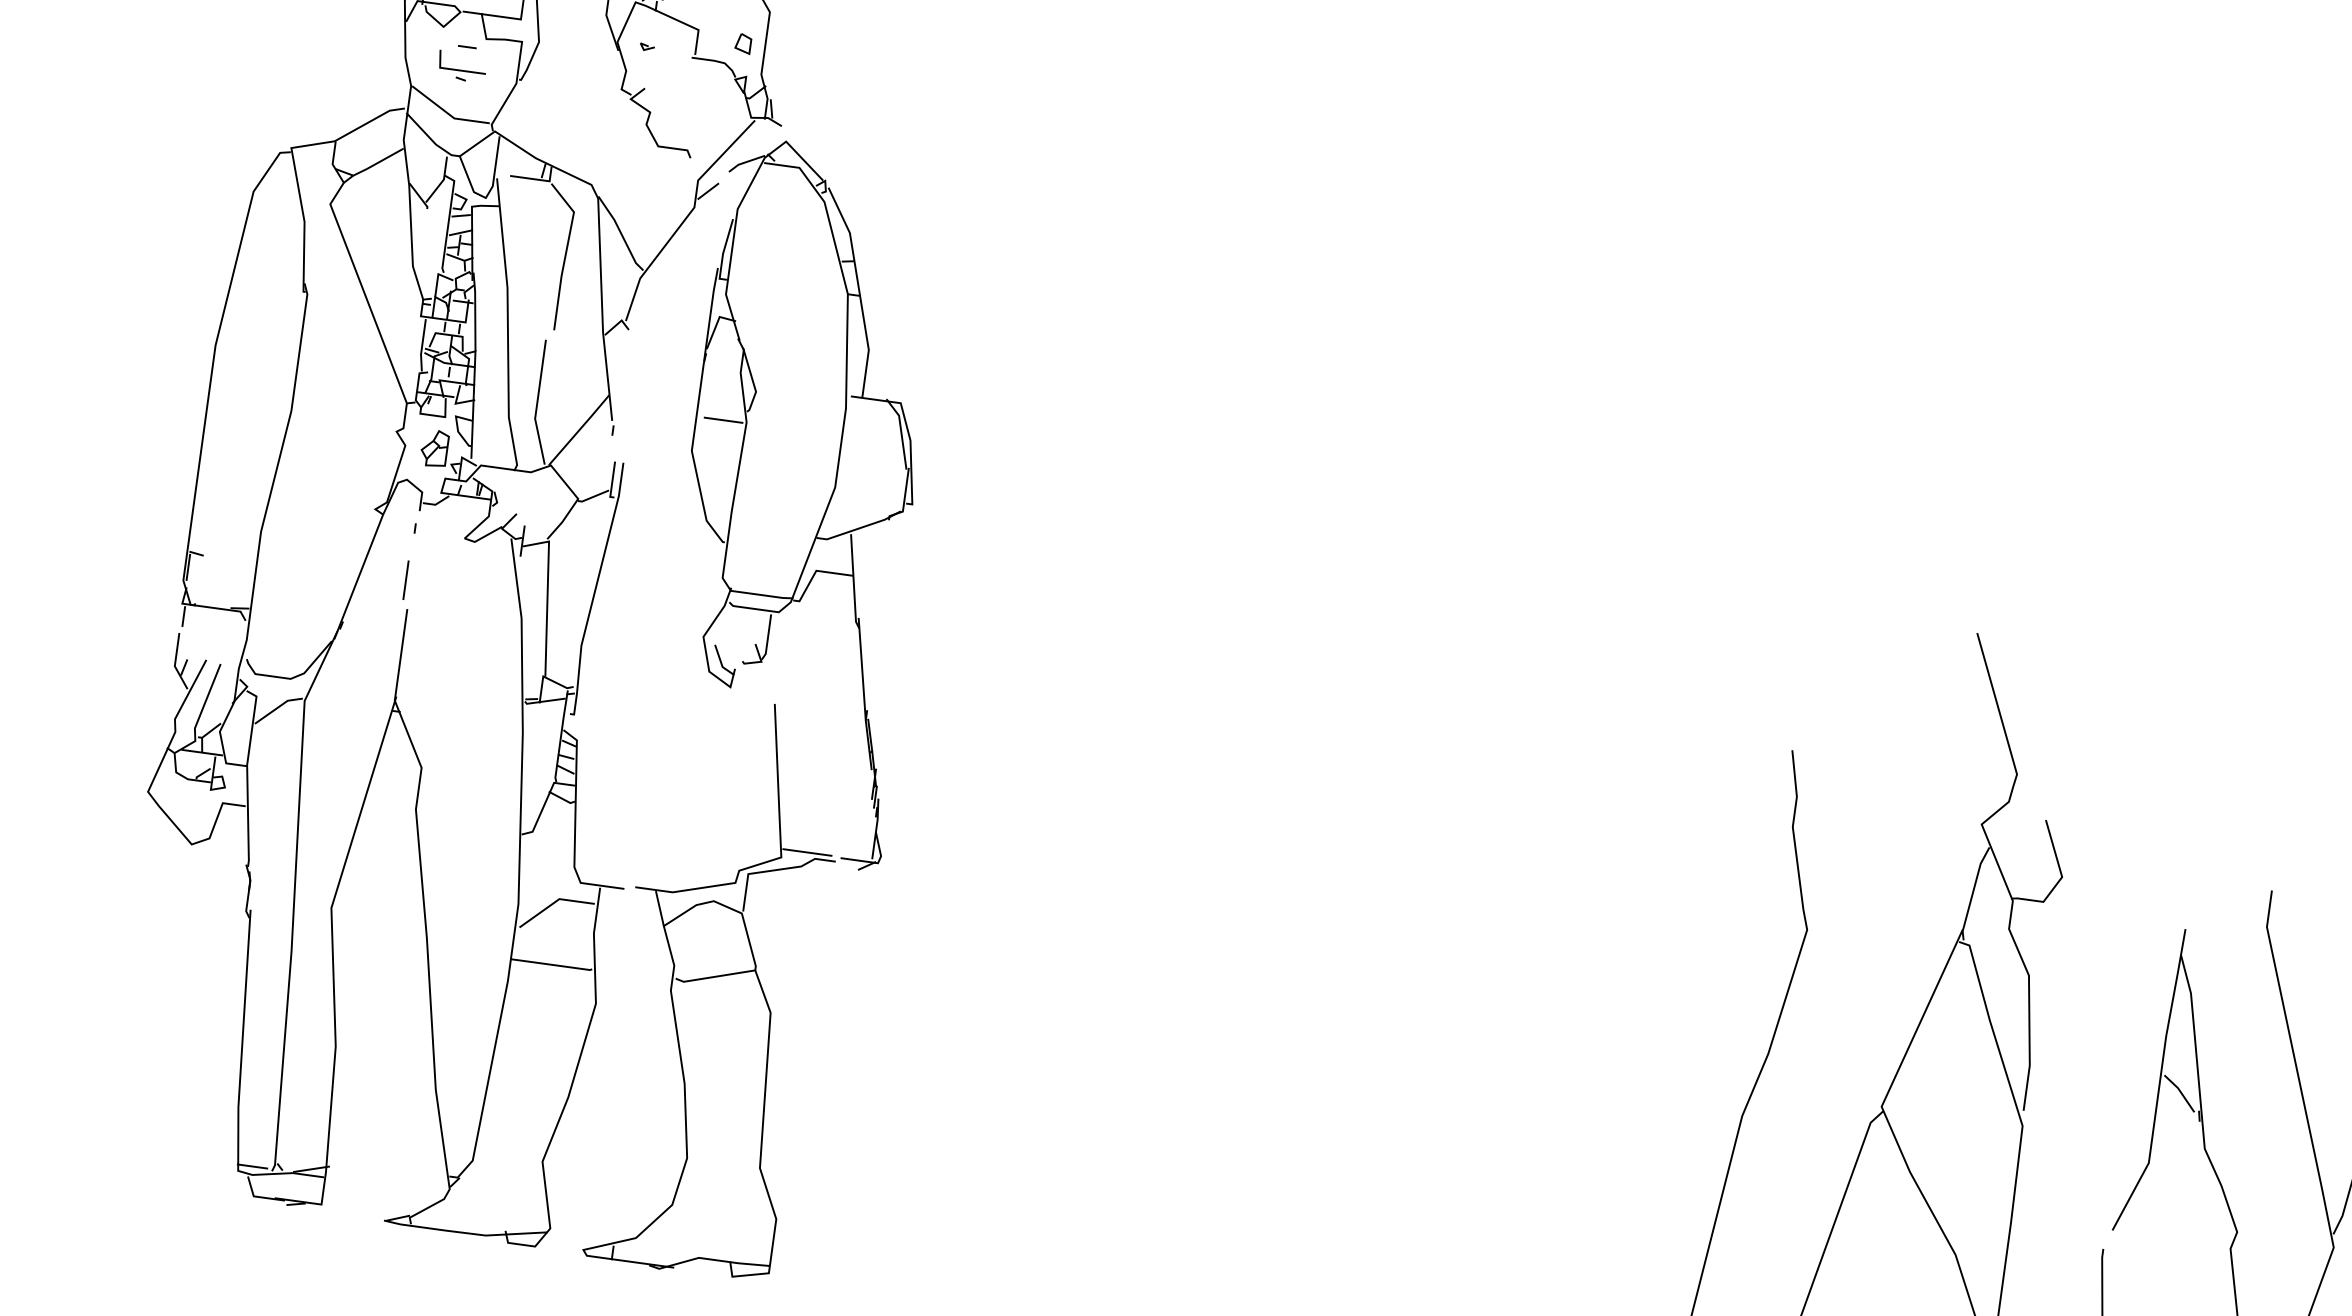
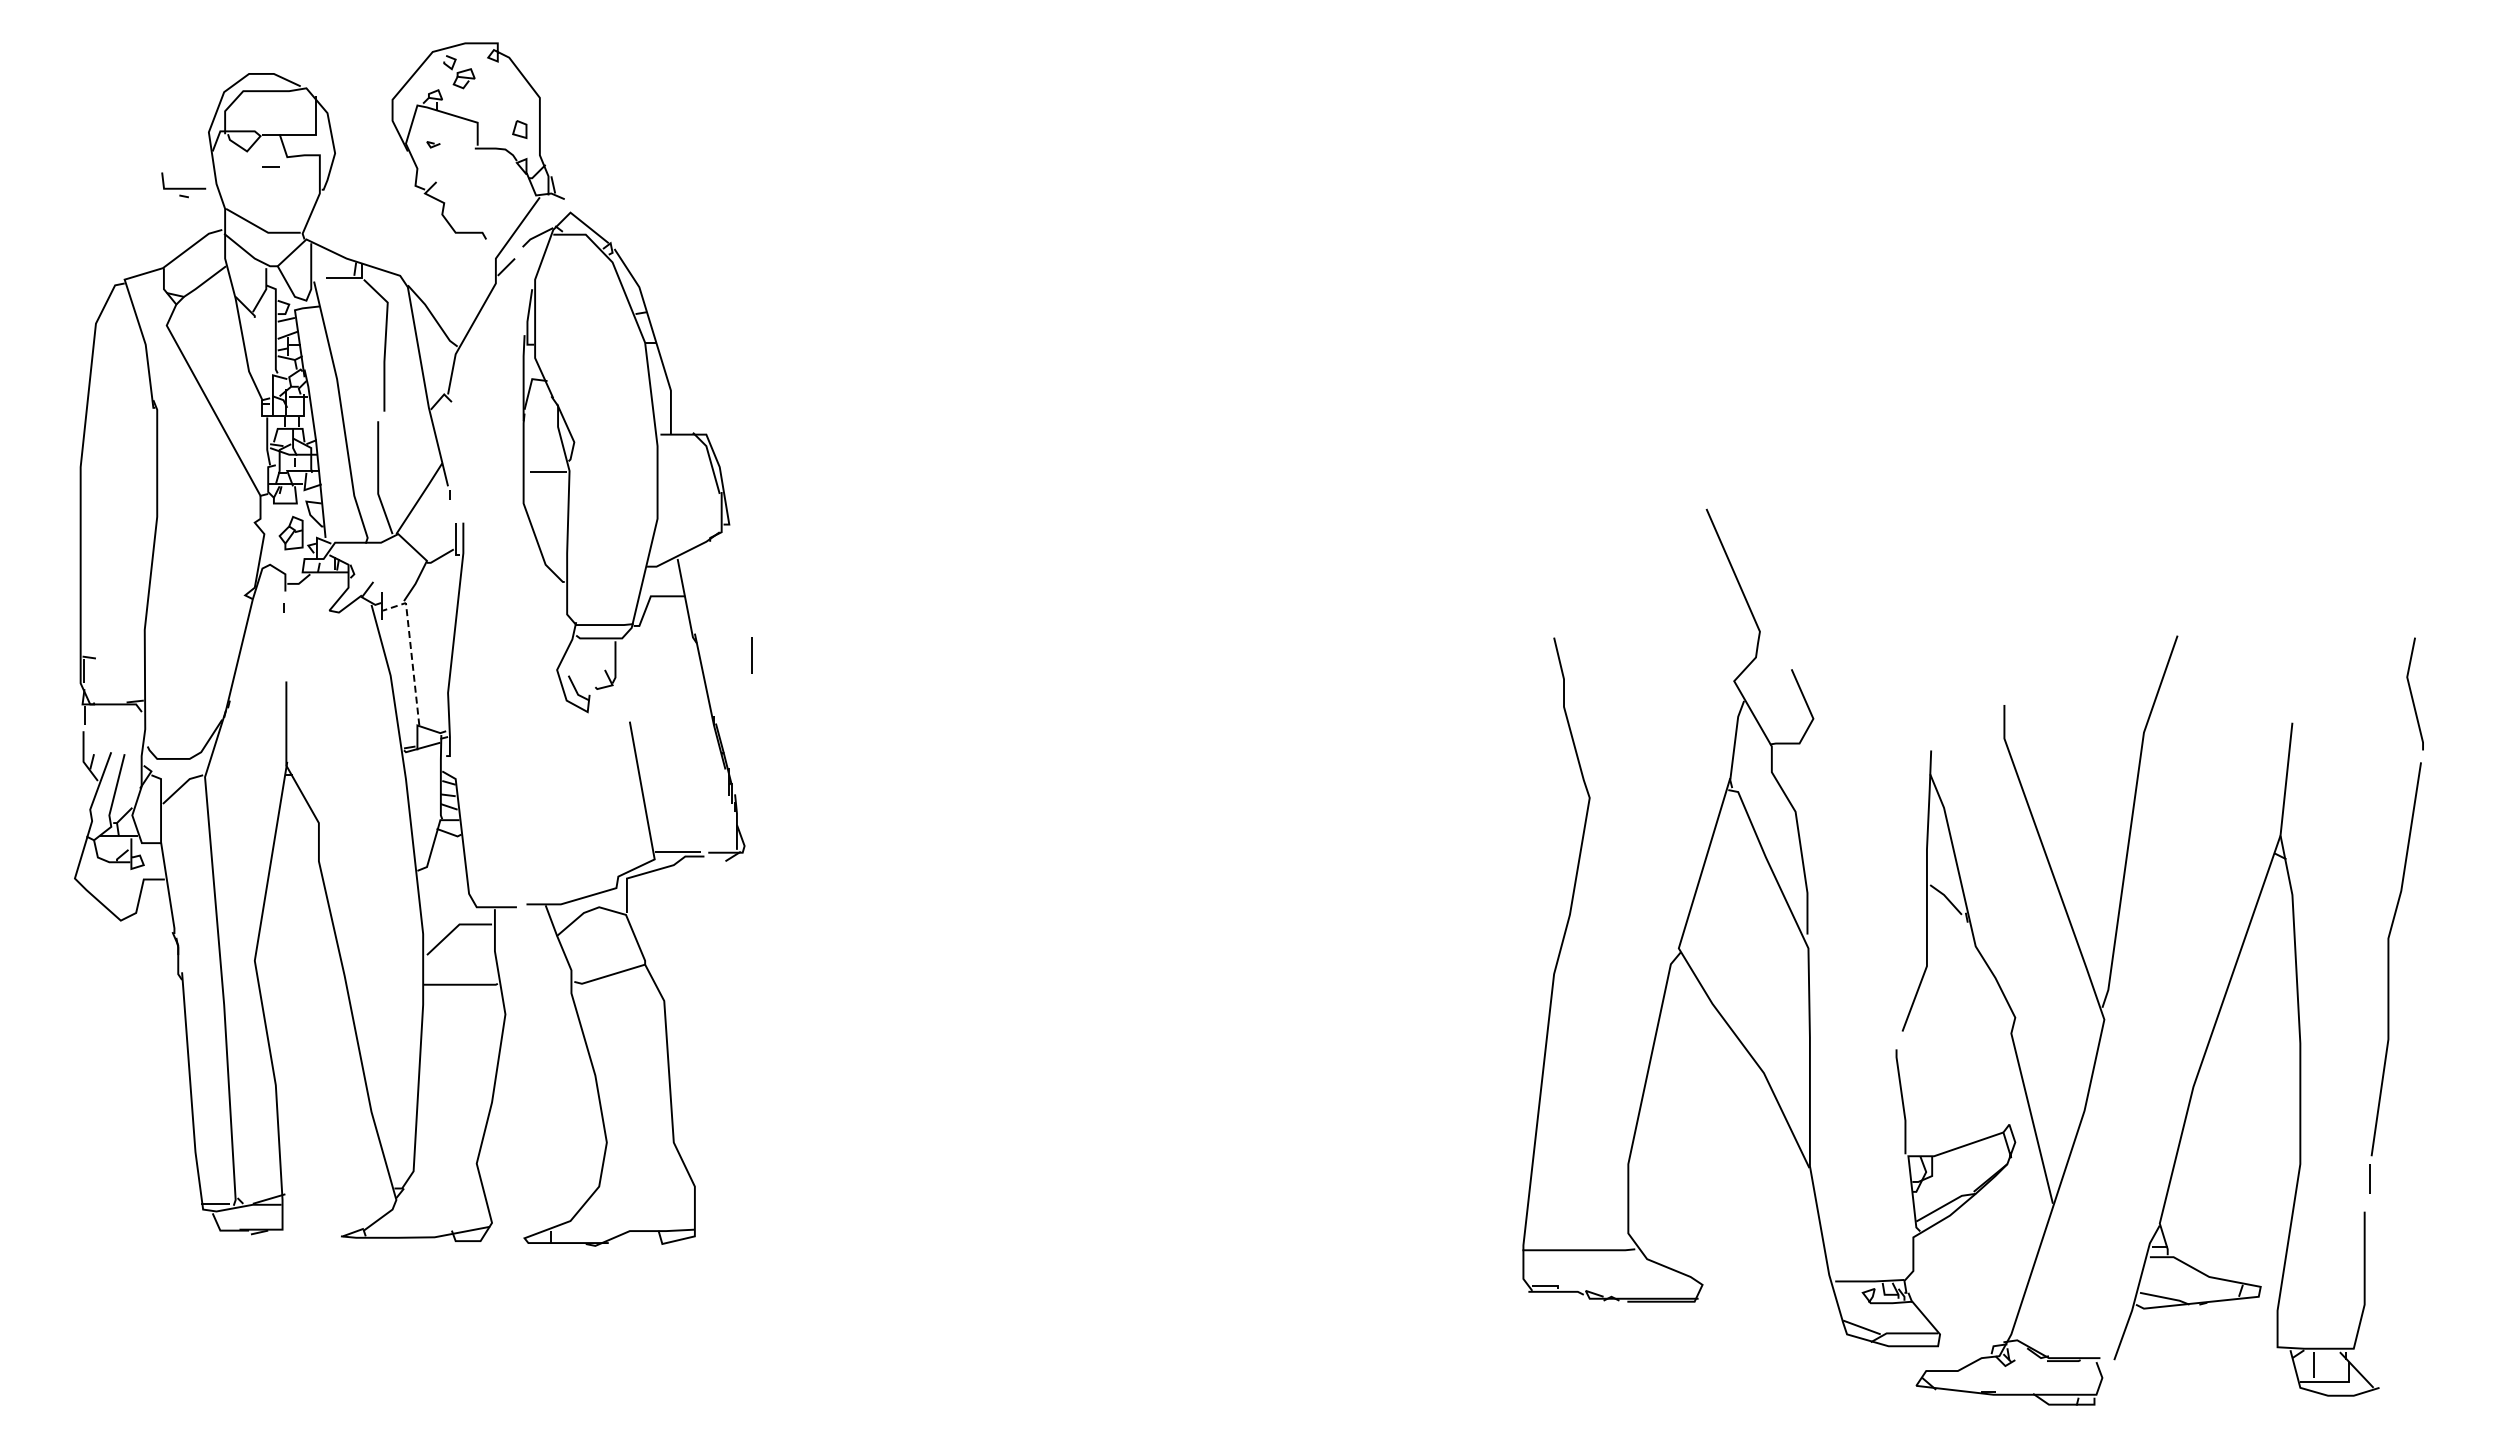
part: (461, 67) -> (183, 185), moved
line: (405, 580) -> (751, 655), moved
line: (547, 595) -> (411, 651), solid -> dashed

